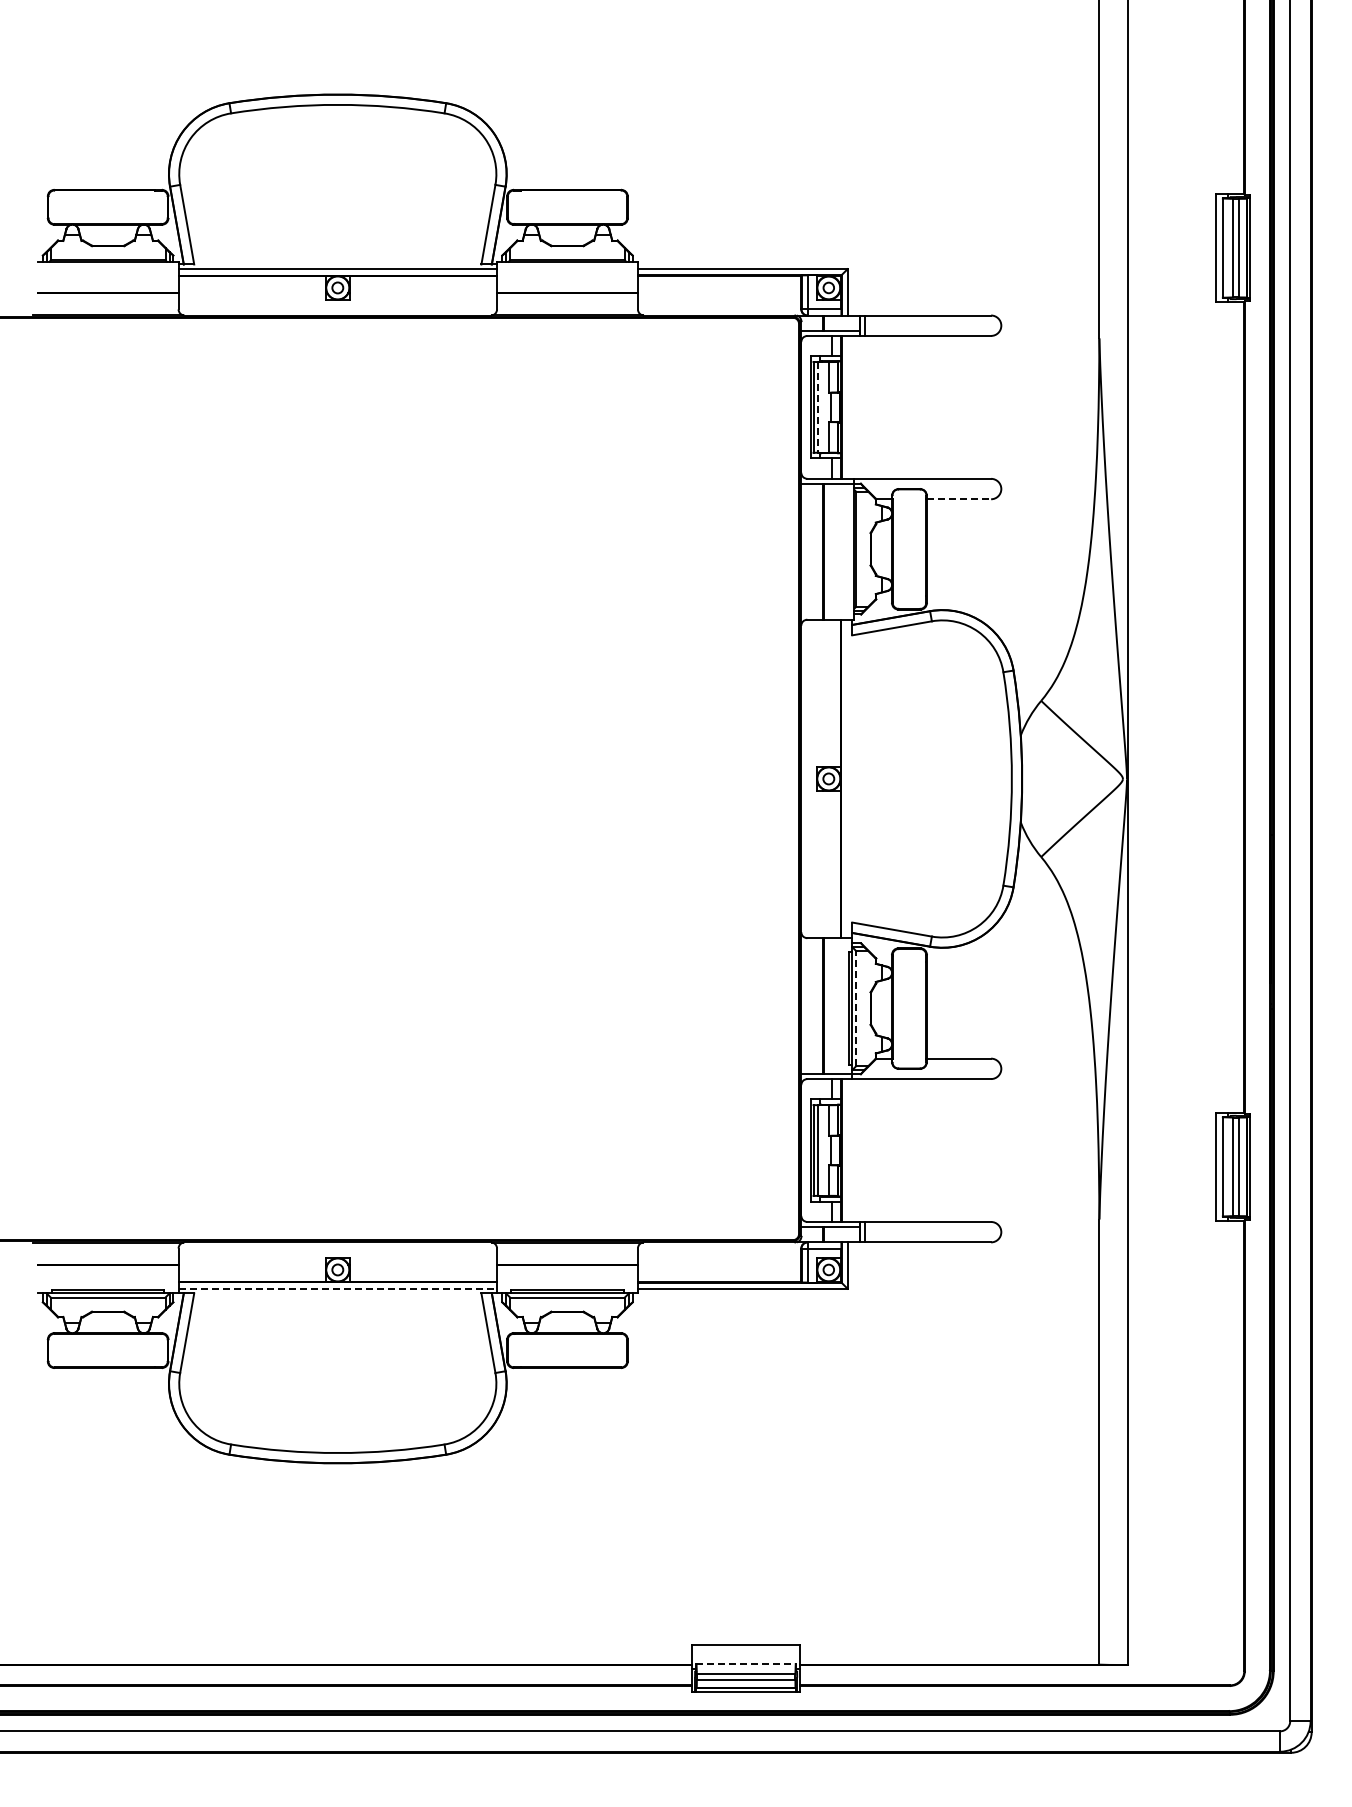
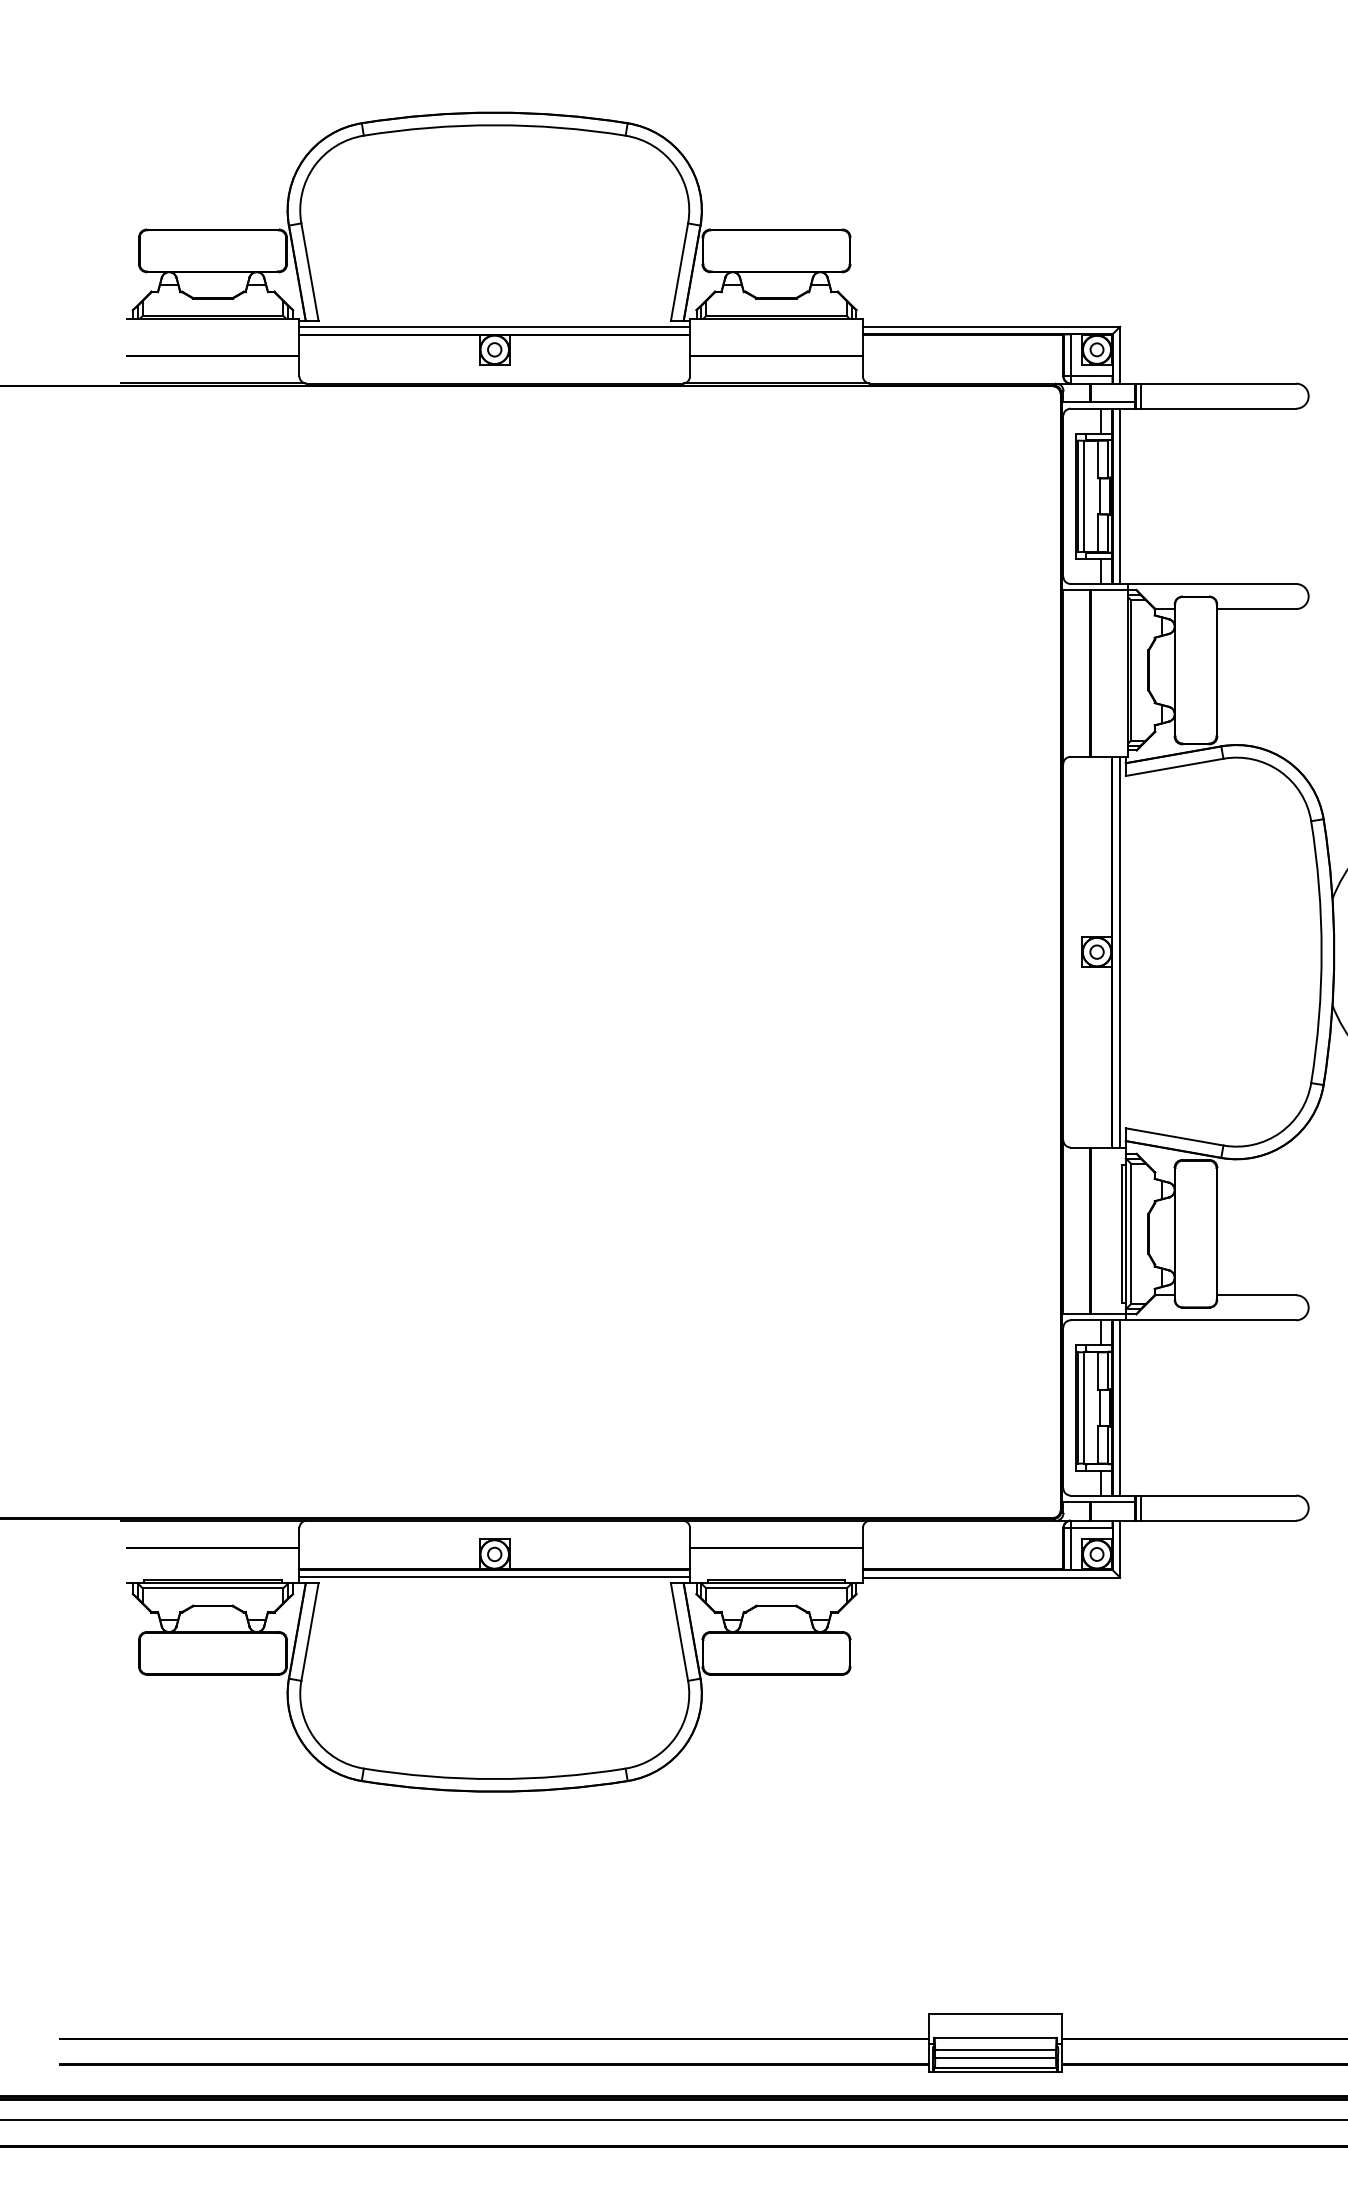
line: (847, 406) -> (1119, 495), added
line: (818, 407) -> (1084, 496), dashed -> solid
line: (959, 499) -> (1257, 609), dashed -> solid
line: (847, 778) -> (1119, 951), added
line: (856, 1008) -> (1130, 1233), dashed -> solid
line: (847, 1150) -> (1119, 1407), added
line: (338, 1288) -> (495, 1577), dashed -> solid
line: (746, 1663) -> (996, 2037), dashed -> solid

